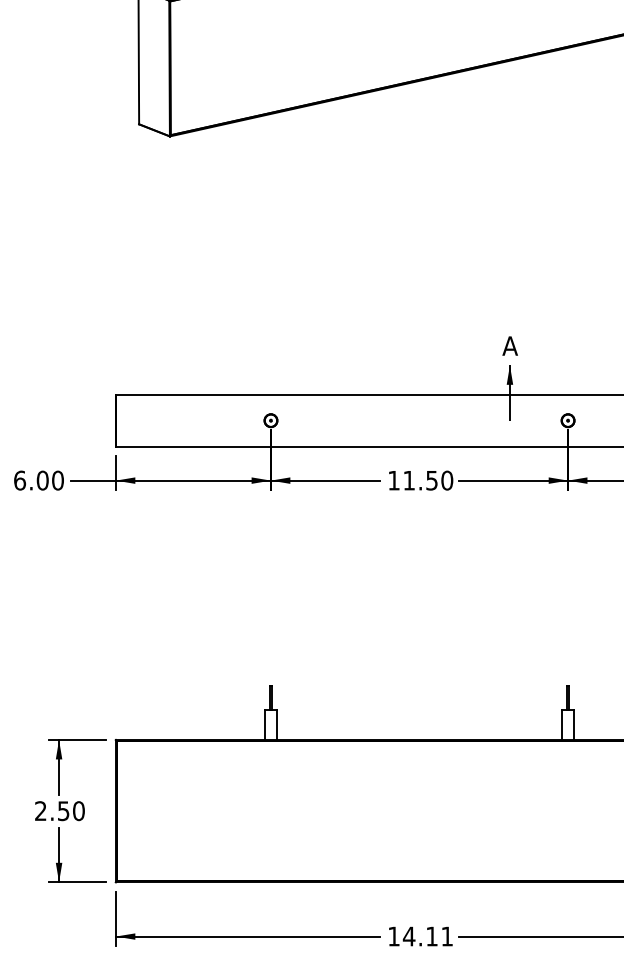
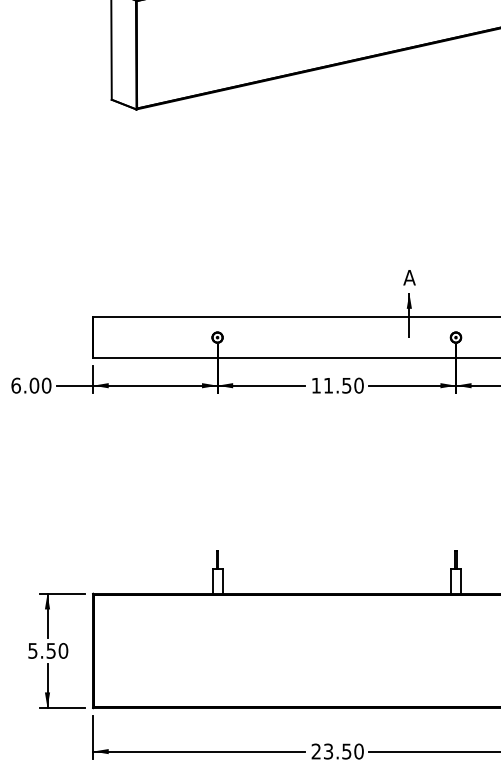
text: (40, 811) -> (32, 651), 2.50 -> 5.50
text: (420, 936) -> (337, 751), 14.11 -> 23.50

